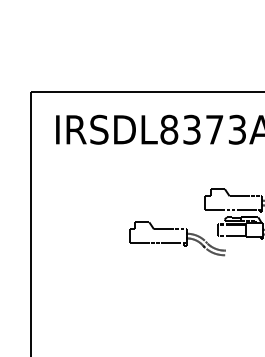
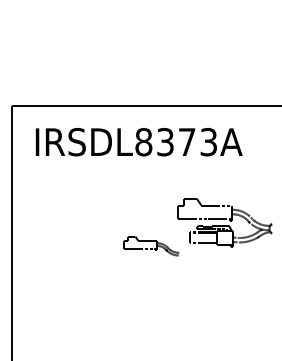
part: (177, 238) -> (151, 245), size x0.6

